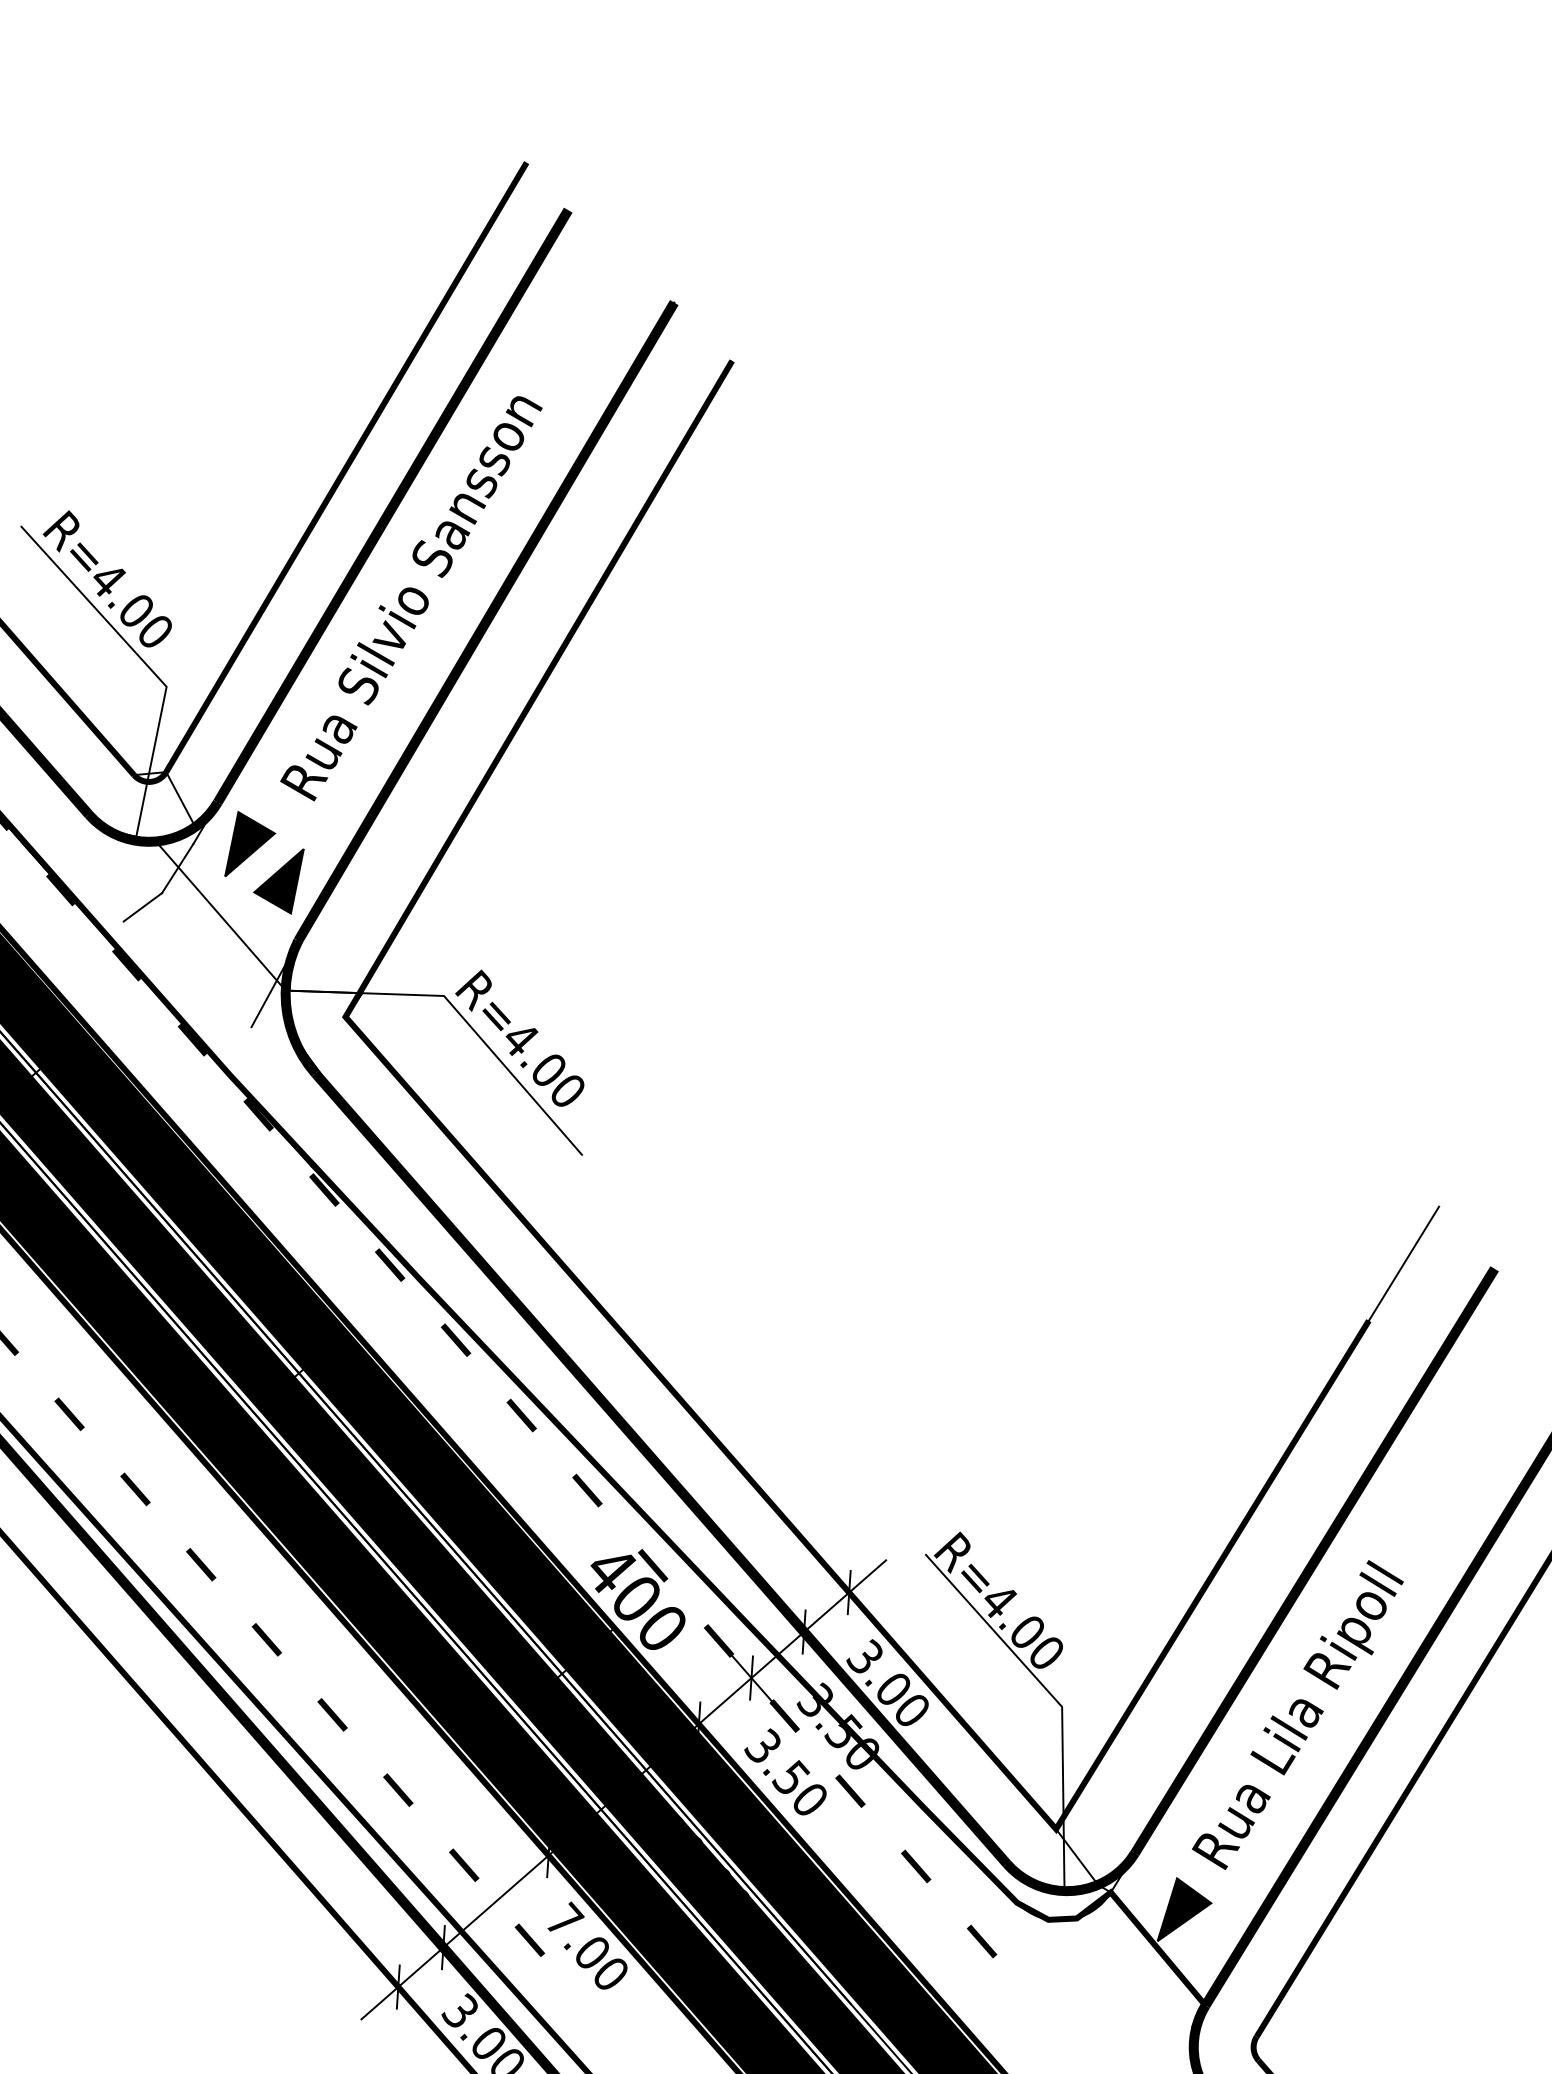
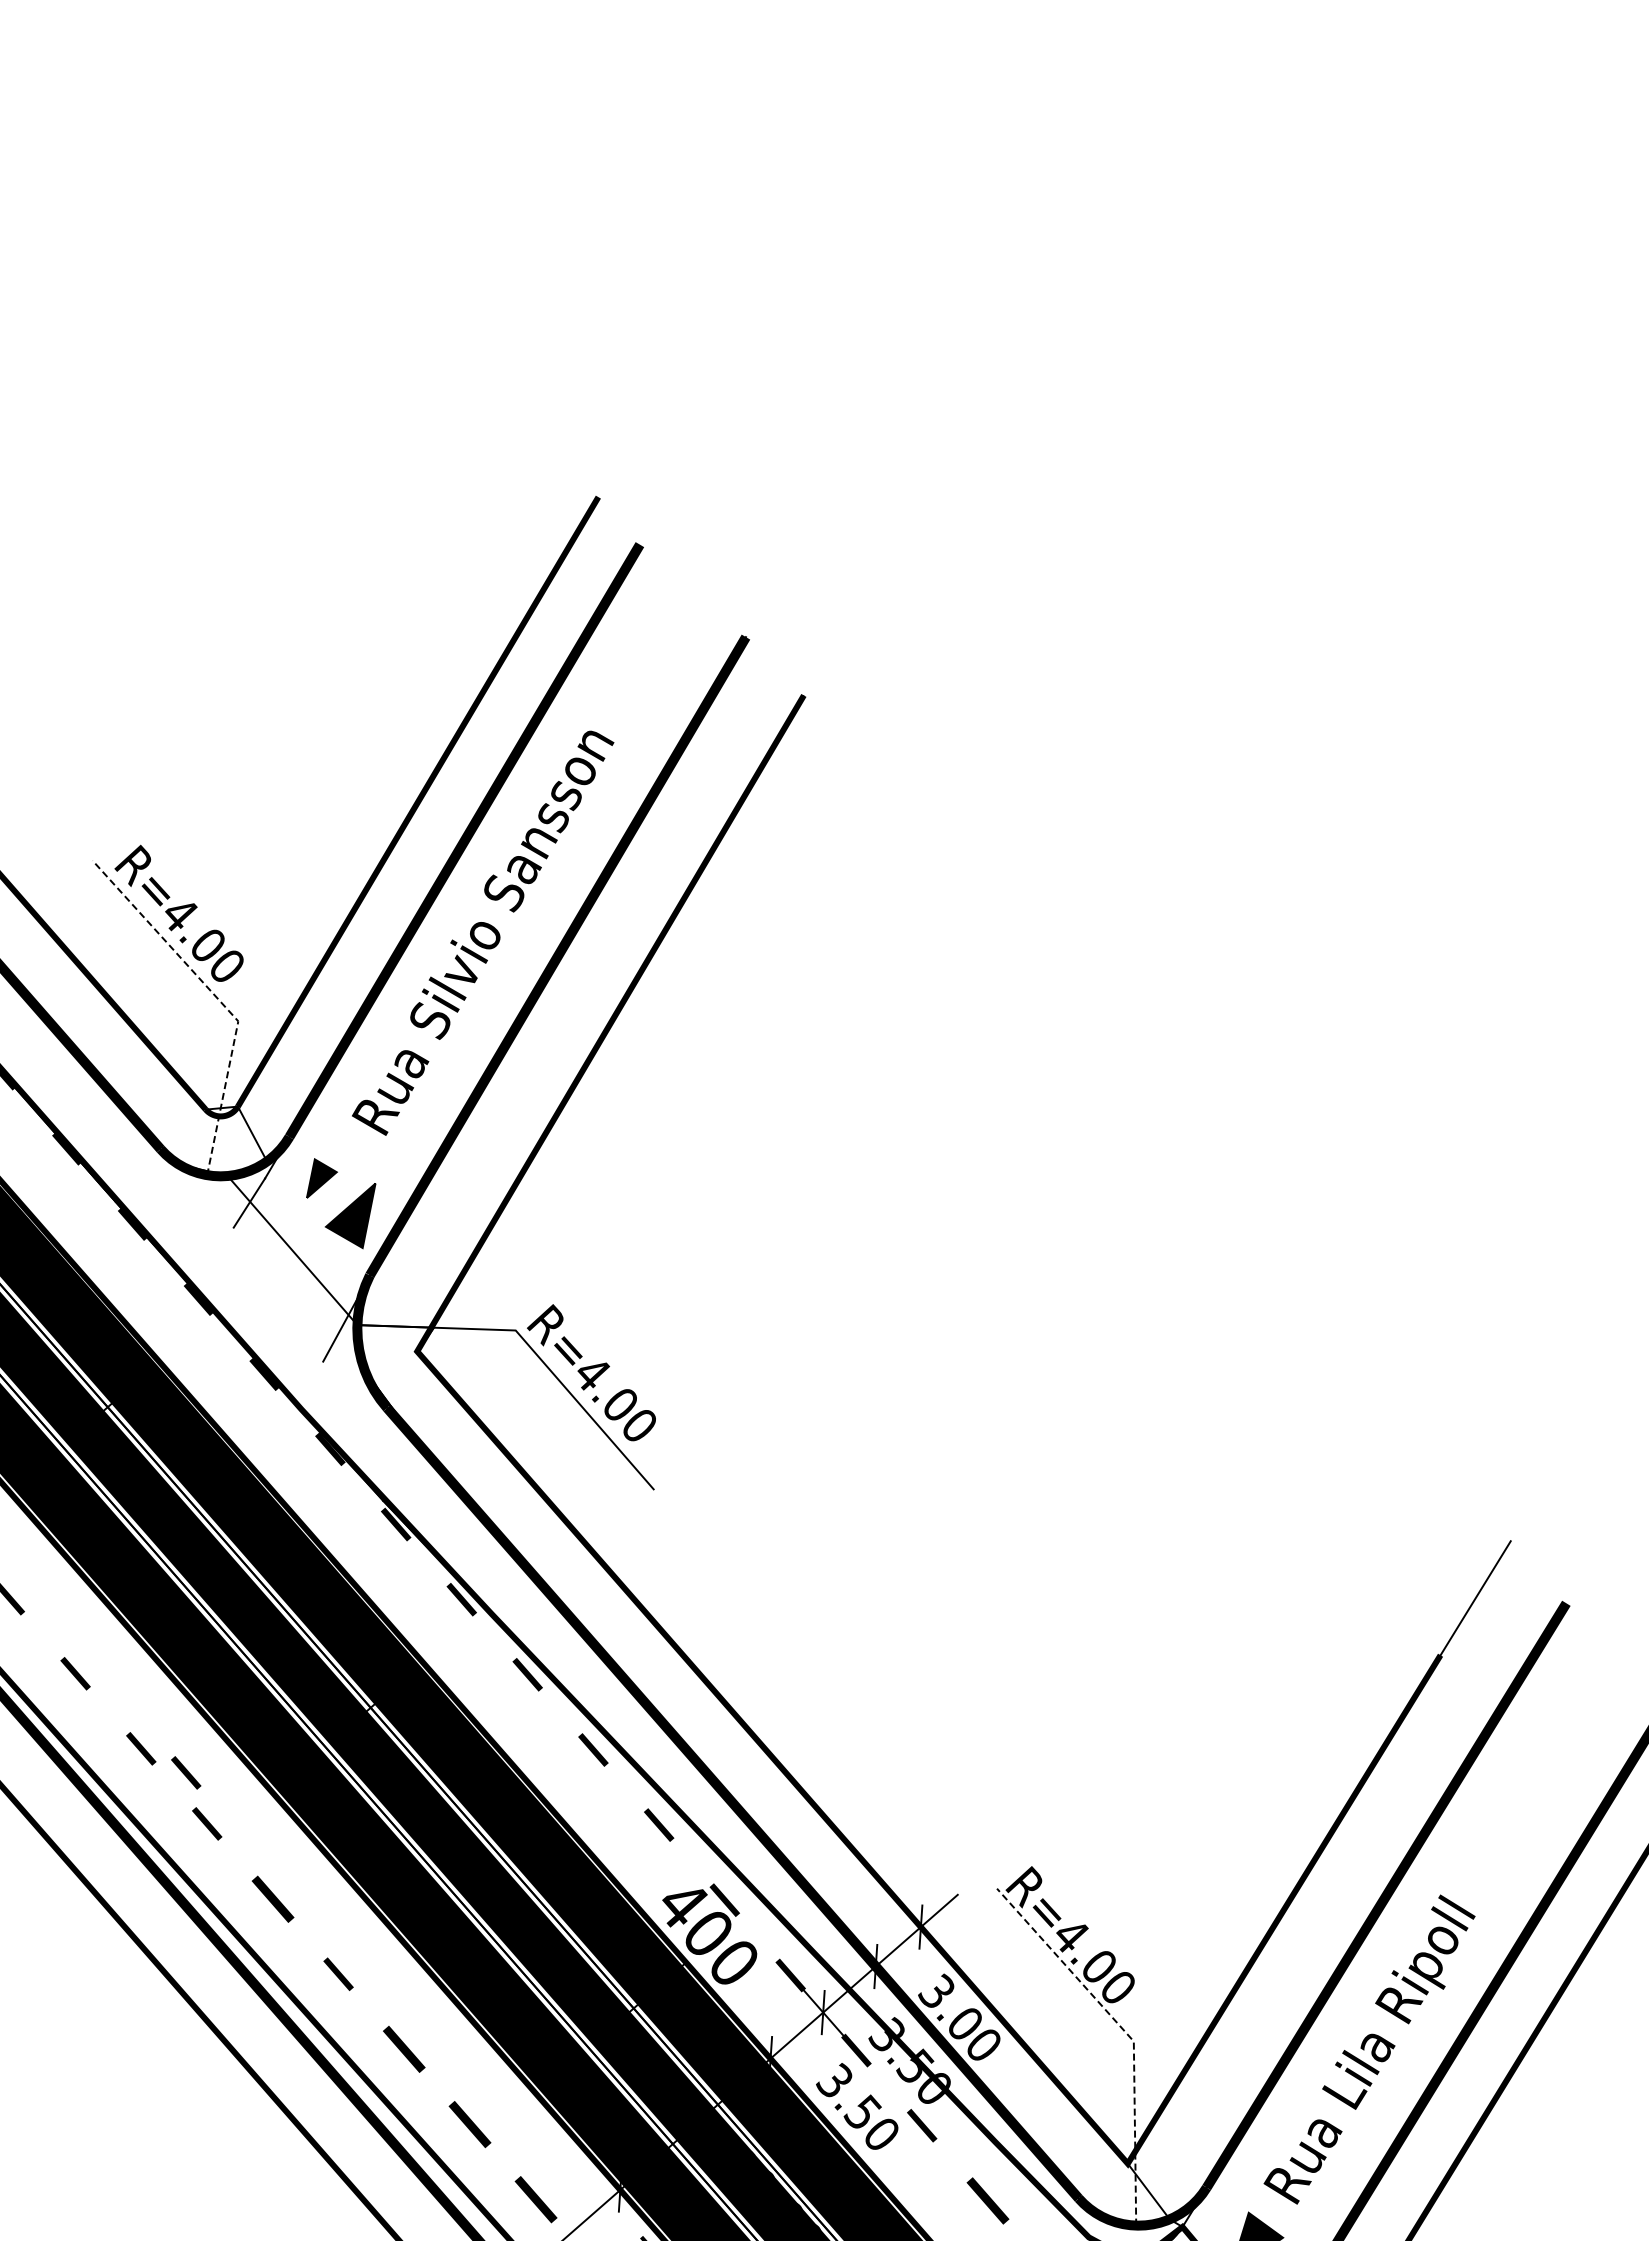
line: (146, 665) -> (218, 999), solid -> dashed
part: (249, 844) -> (321, 1178), size x0.6
line: (142, 907) -> (214, 1241), removed
part: (114, 1438) -> (186, 1772), added
part: (200, 1564) -> (272, 1898), size x1.4
line: (1055, 1700) -> (1127, 2034), solid -> dashed
part: (332, 1715) -> (404, 2049), size x1.4
part: (397, 1790) -> (469, 2124), size x1.4
part: (463, 1865) -> (535, 2199), size x1.4
part: (915, 1866) -> (987, 2200), size x1.4

